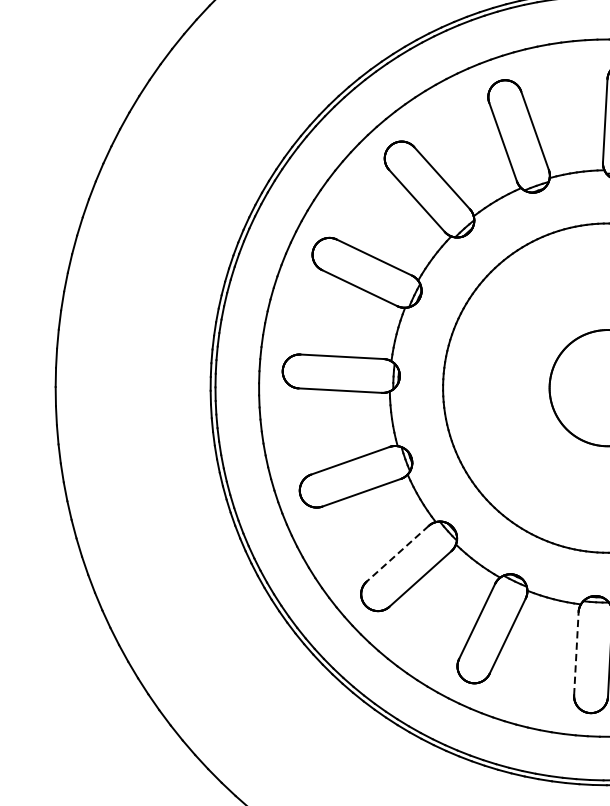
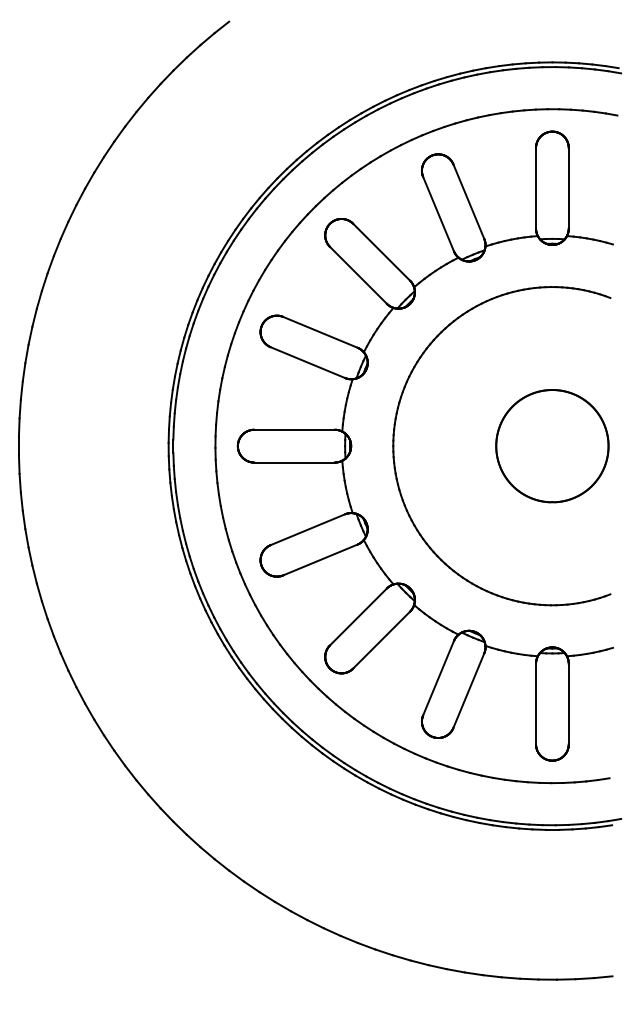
line: (397, 554) -> (358, 617), dashed -> solid
line: (576, 653) -> (536, 703), dashed -> solid

